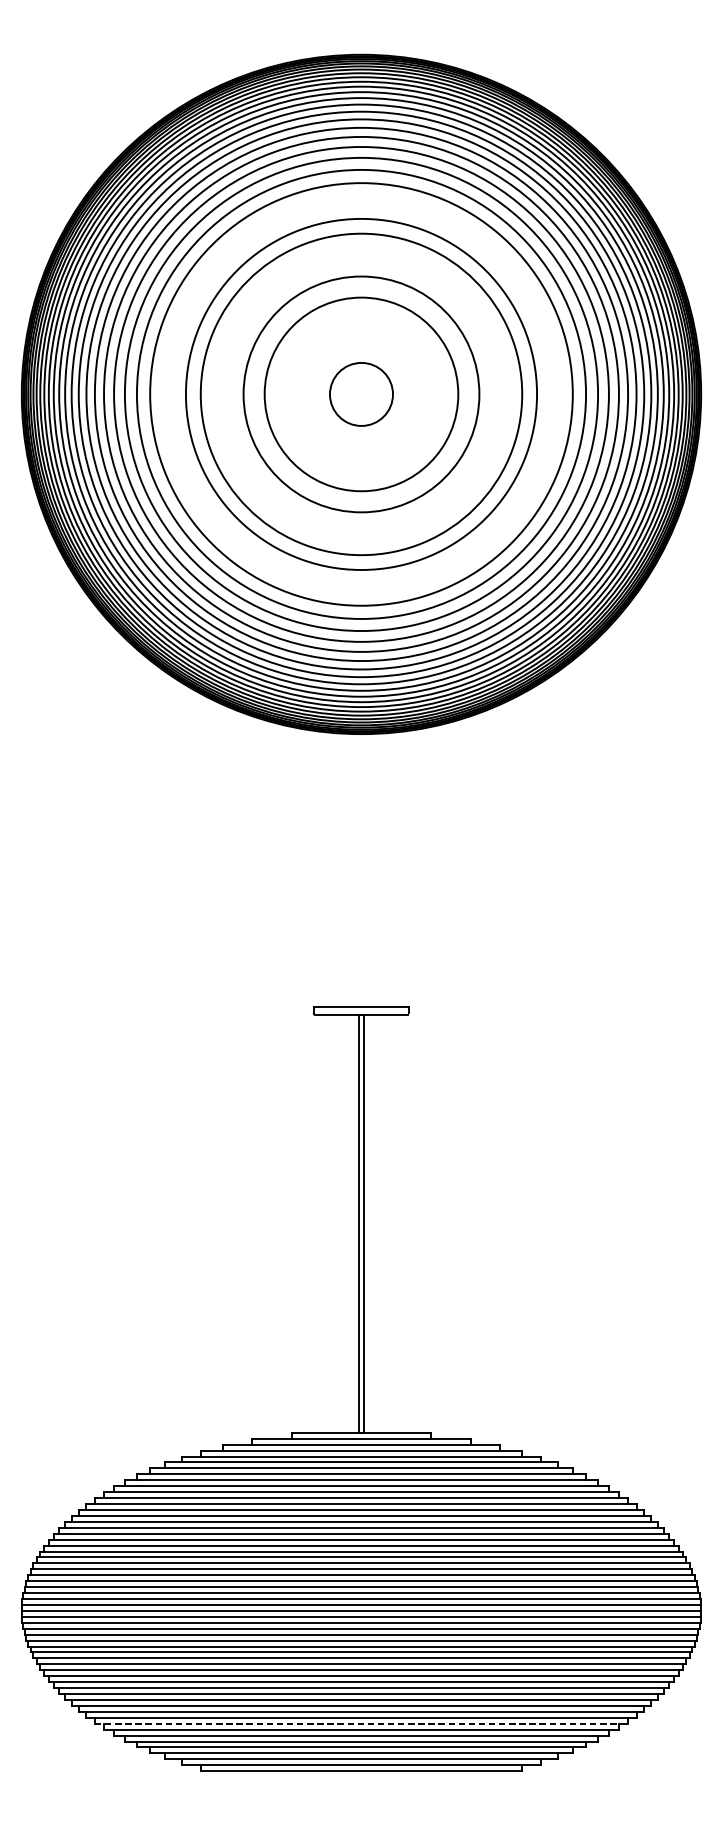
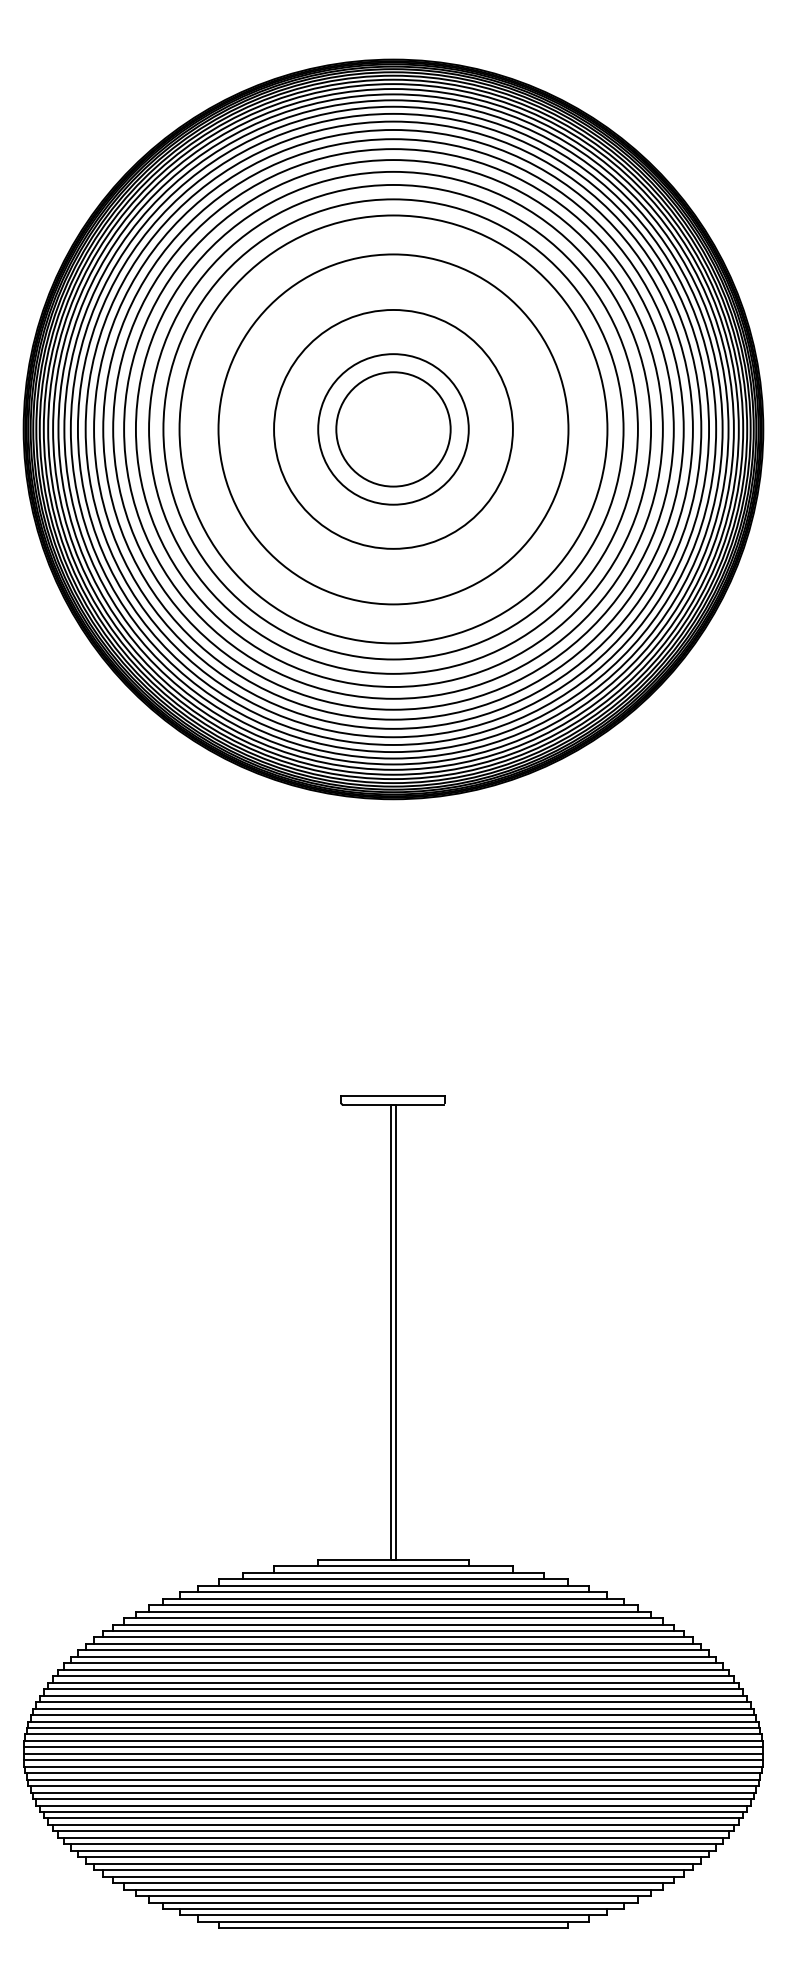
circle: (361, 393) -> (393, 428), size x0.62
circle: (361, 394) -> (393, 429), size x0.71
circle: (361, 394) -> (393, 429), size x1.67
circle: (361, 394) -> (393, 429), size x1.67
line: (361, 1723) -> (393, 1876), dashed -> solid

